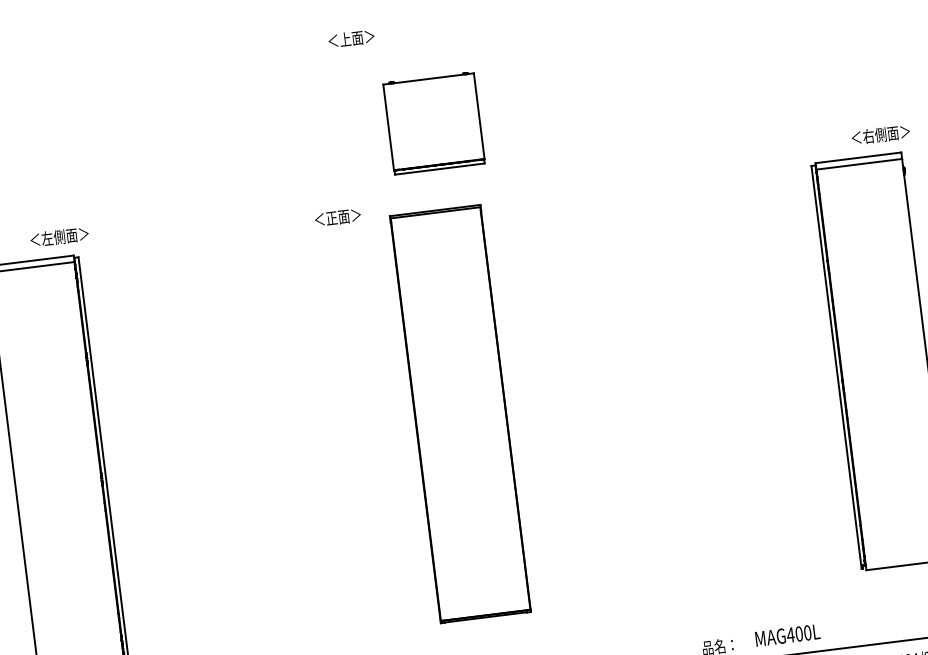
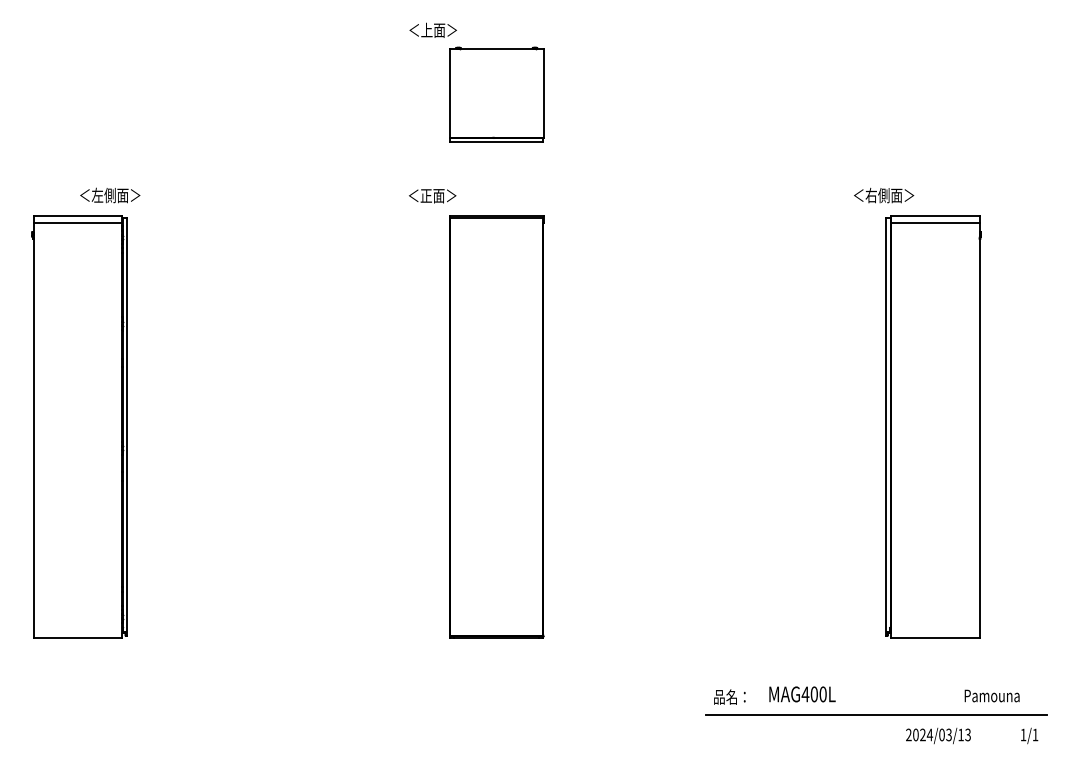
part: (433, 122) -> (496, 94), moved
text: (881, 134) -> (884, 195), moved
text: (337, 218) -> (432, 196), moved

